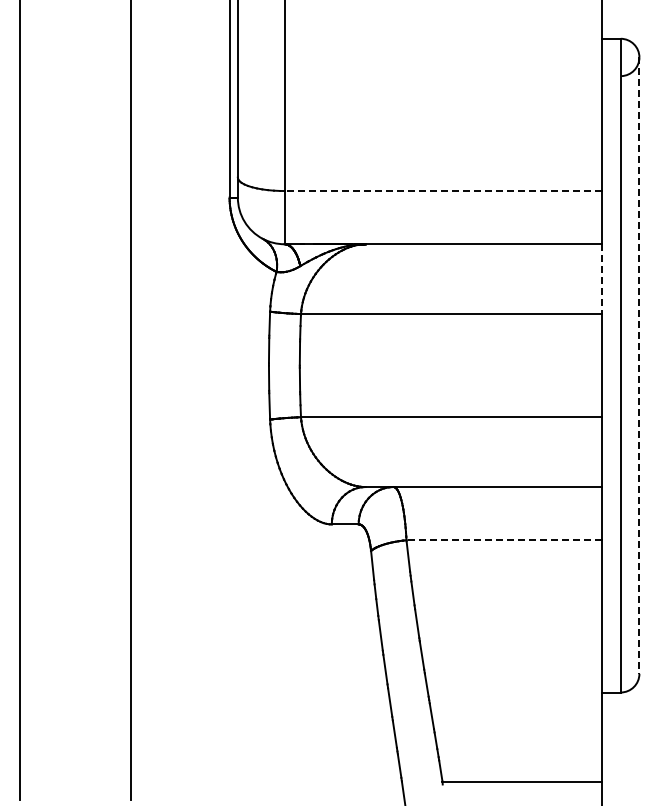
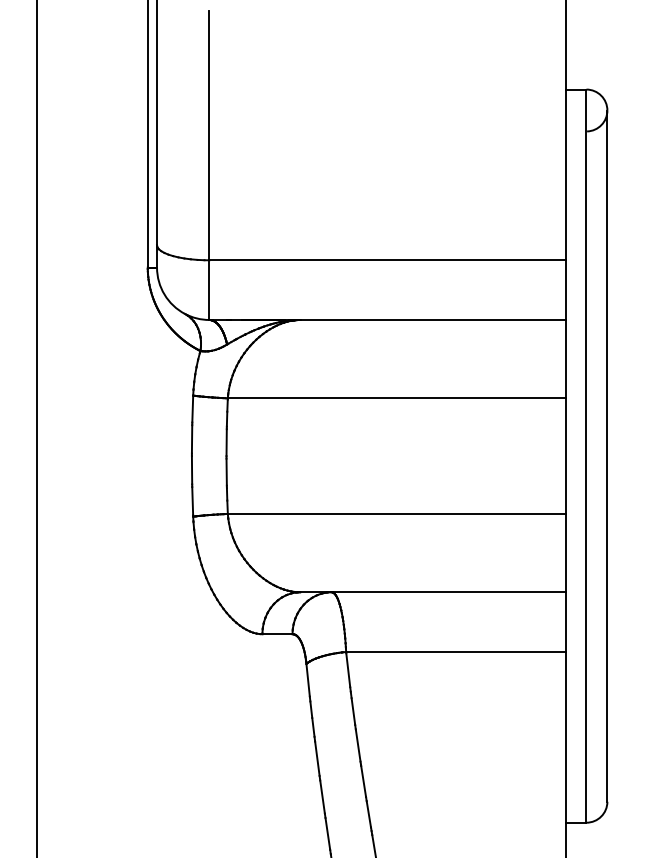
line: (443, 191) -> (387, 260), dashed -> solid
line: (602, 279) -> (565, 359), dashed -> solid
line: (639, 366) -> (607, 457), dashed -> solid
line: (504, 540) -> (456, 652), dashed -> solid

